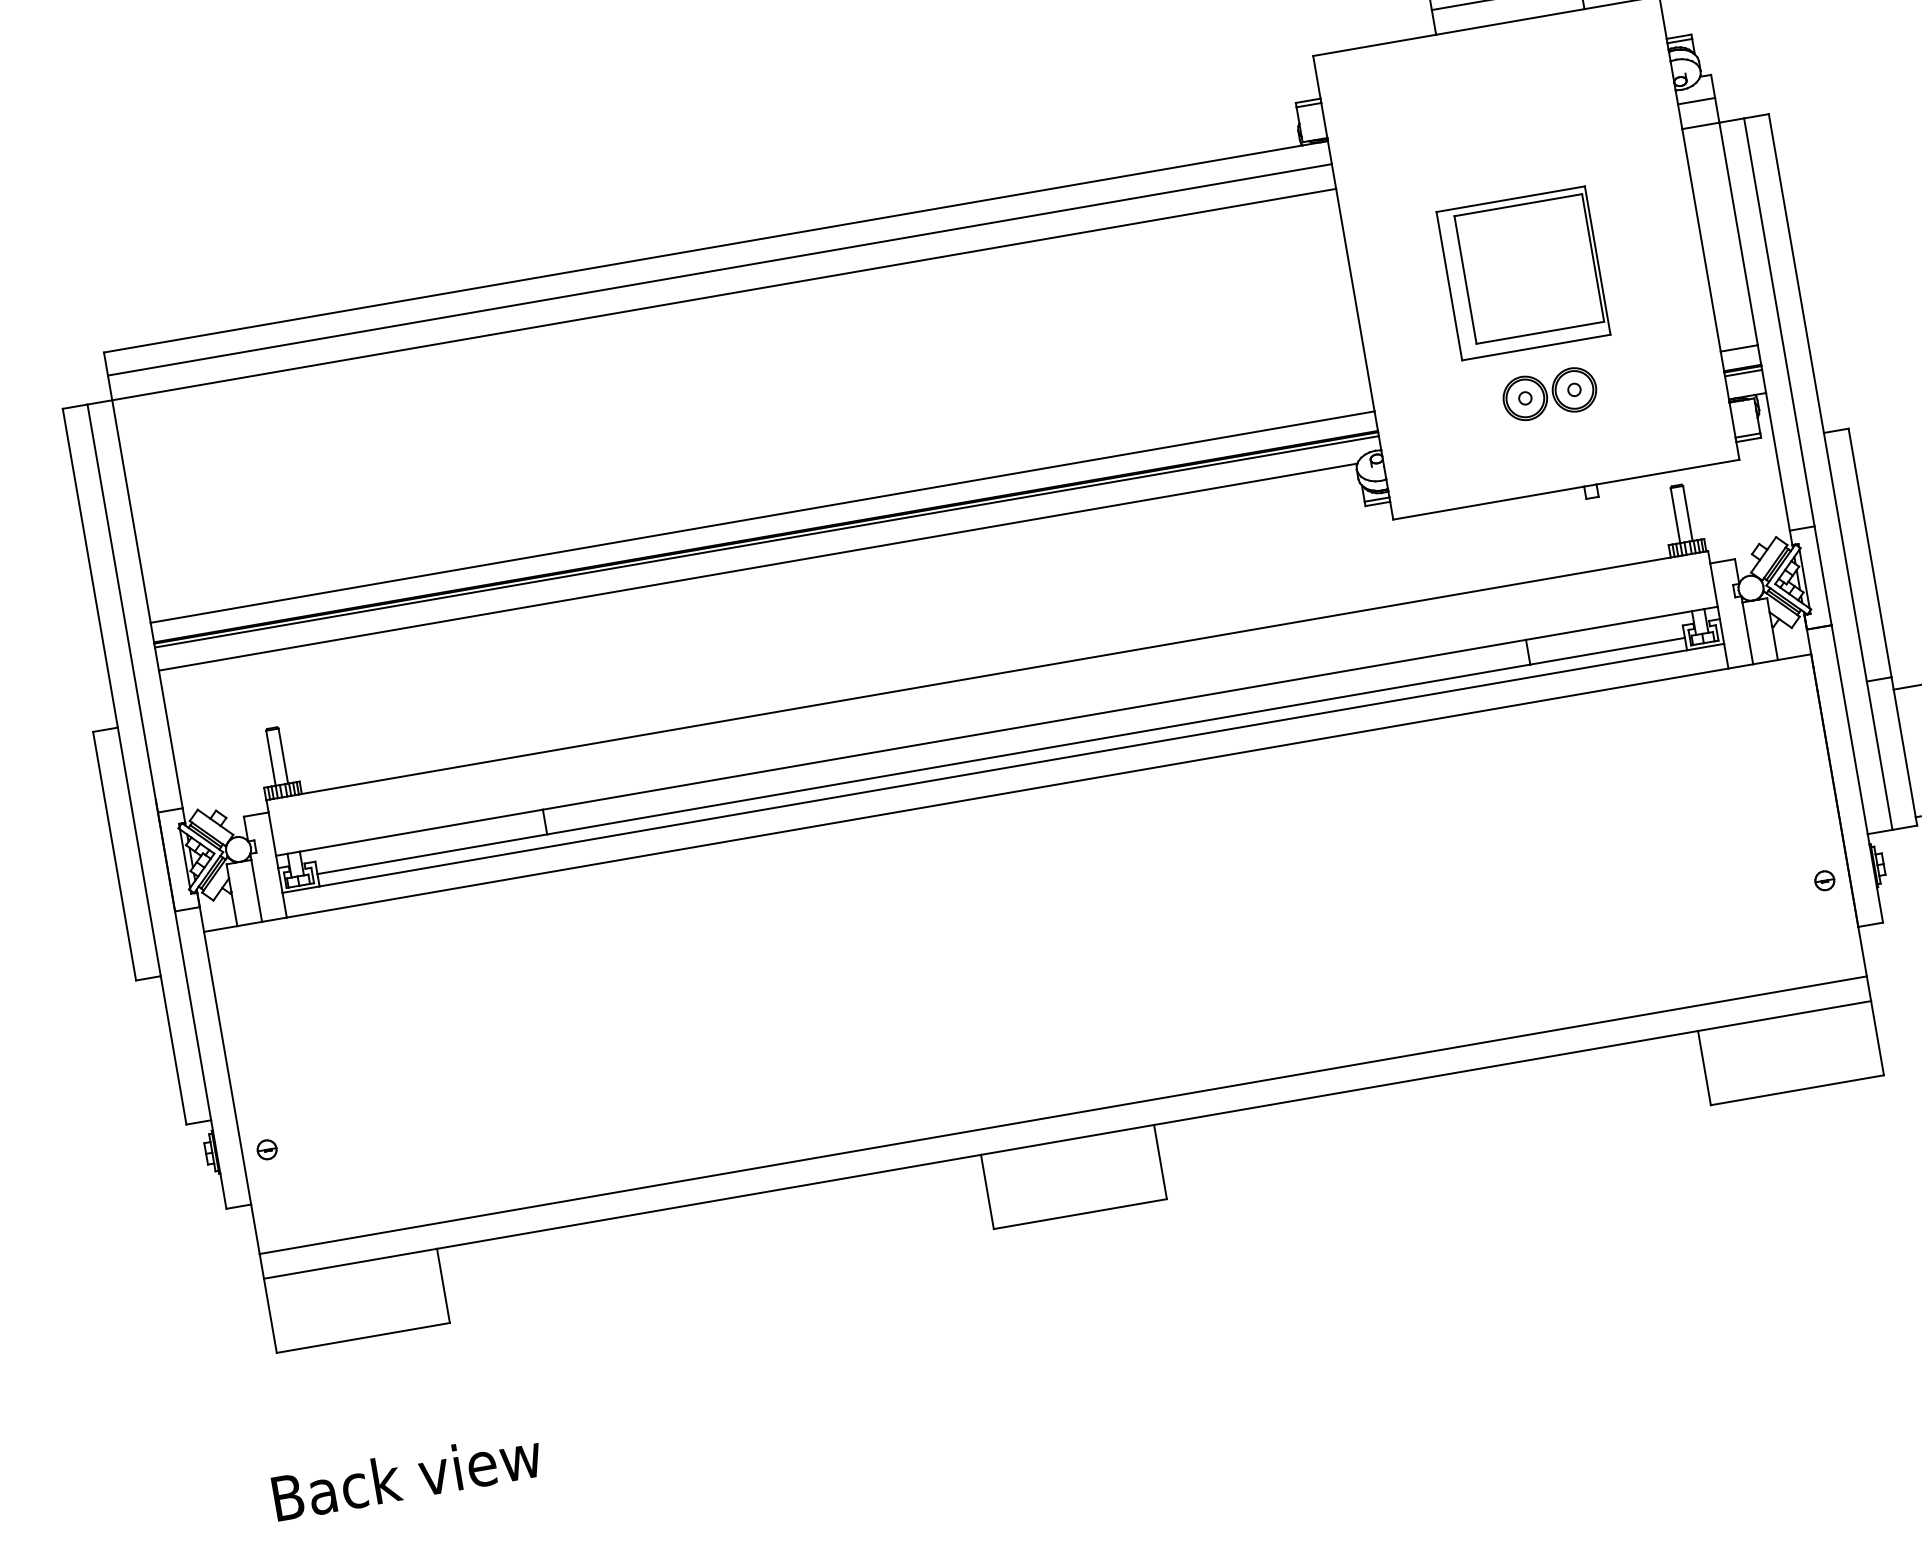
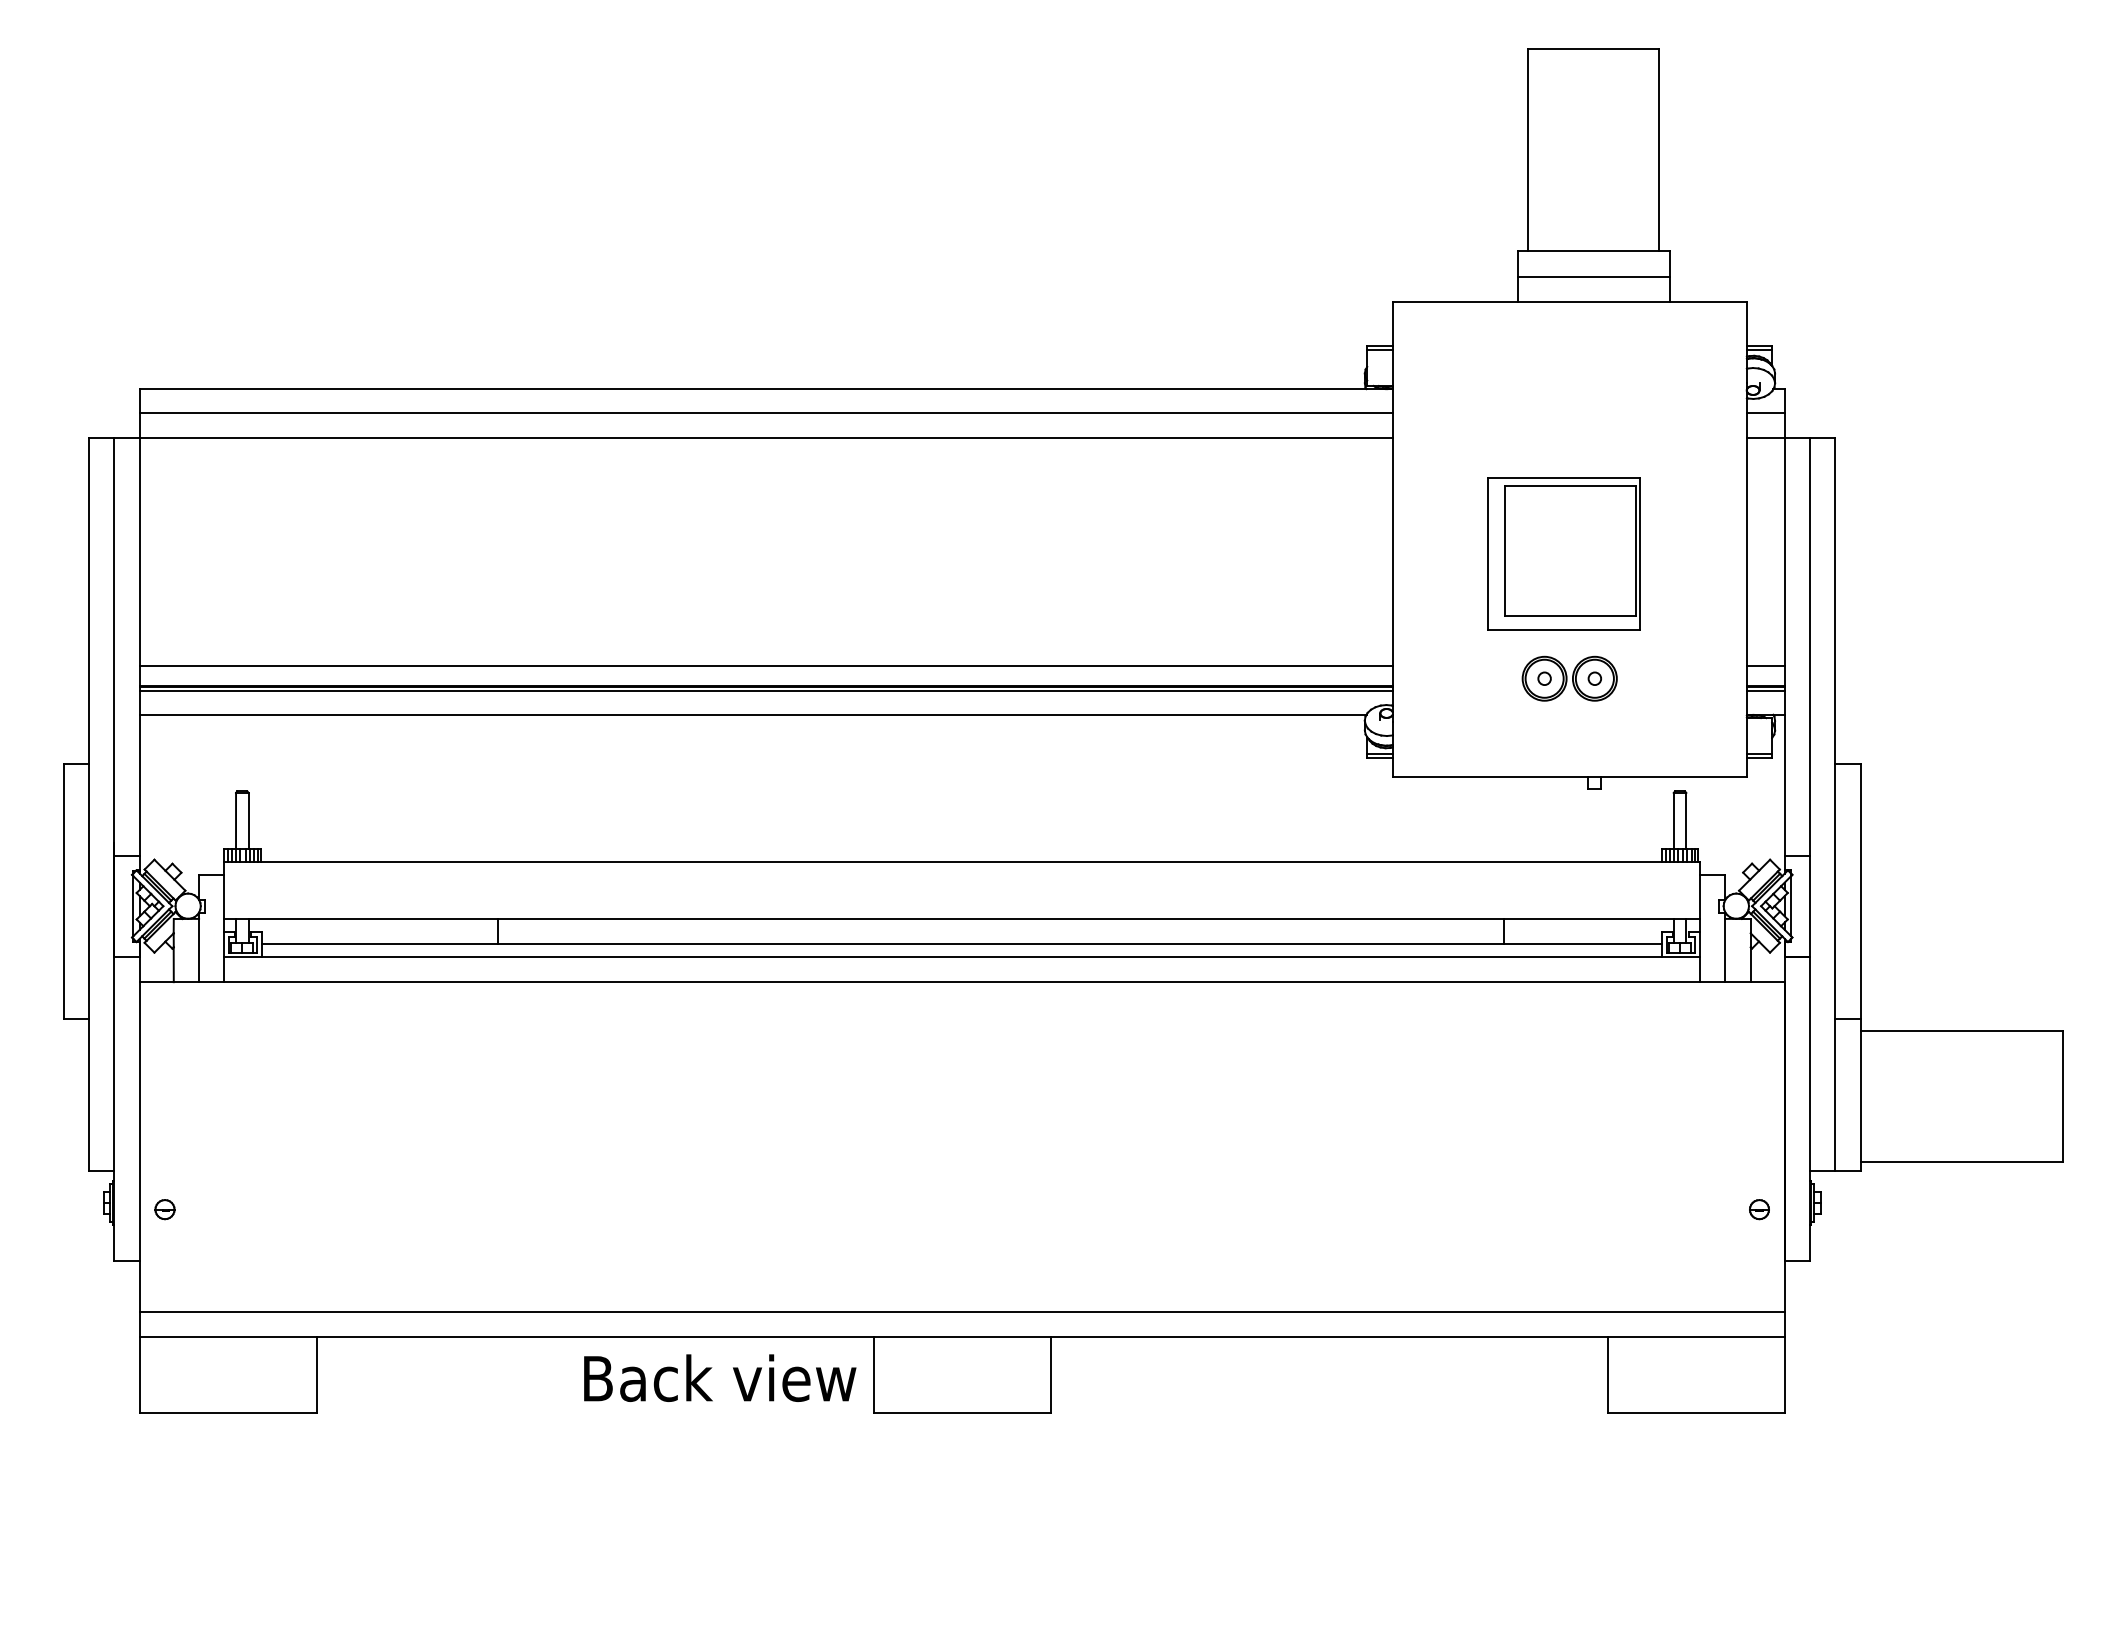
text: (407, 1475) -> (720, 1377), moved

